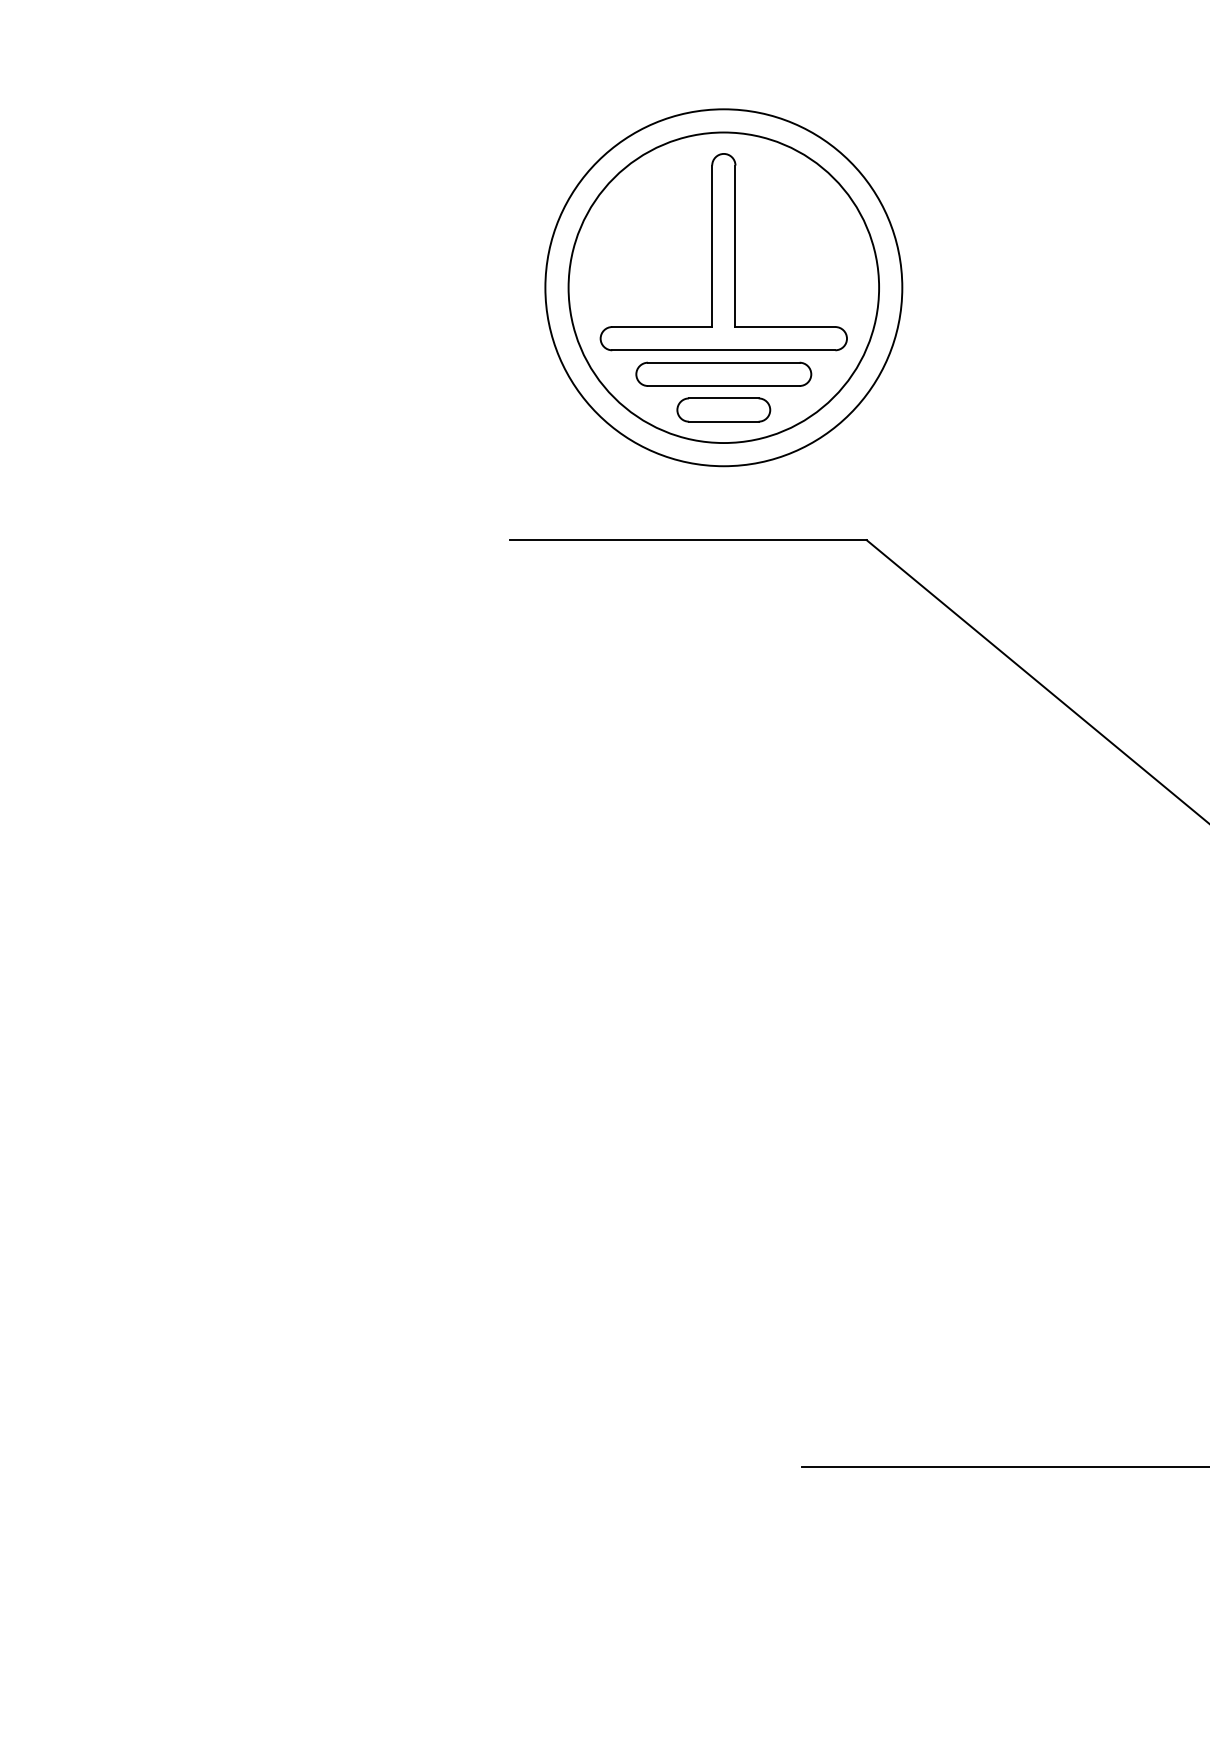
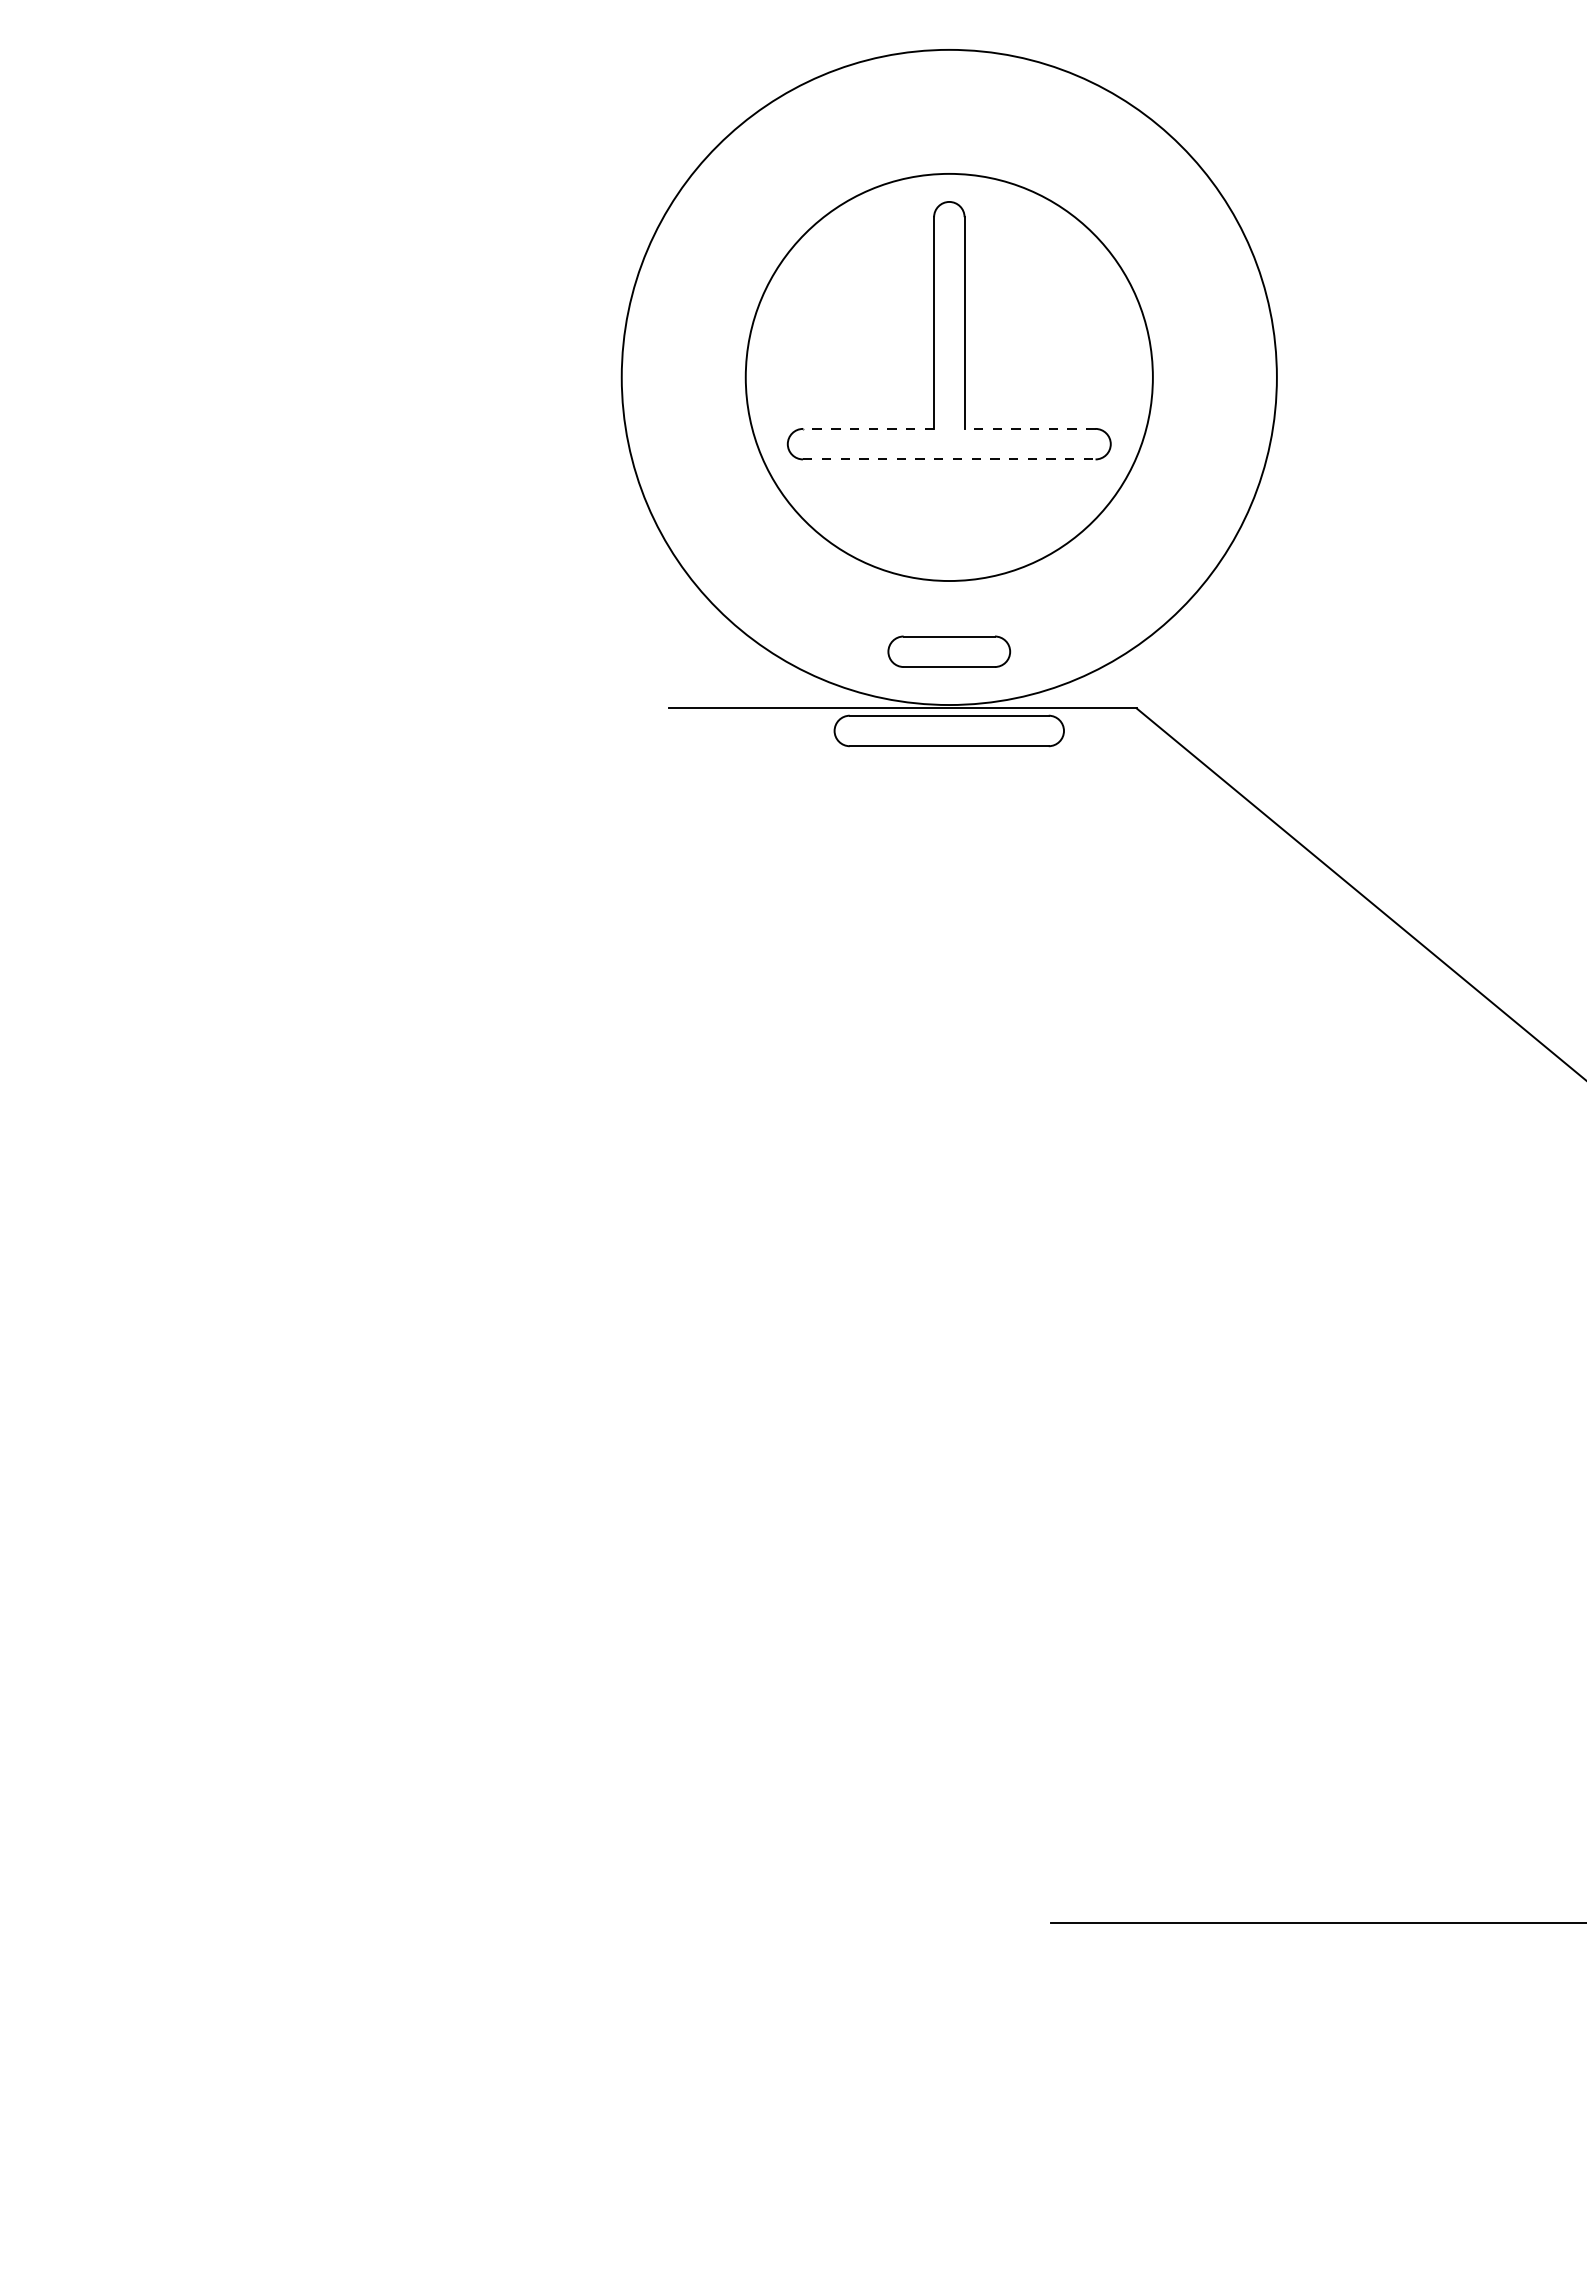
circle: (723, 287) -> (949, 377), size x1.4
line: (662, 326) -> (868, 428), solid -> dashed
line: (785, 326) -> (1030, 428), solid -> dashed
line: (723, 350) -> (949, 459), solid -> dashed
part: (723, 374) -> (948, 730), moved
part: (723, 409) -> (949, 651), moved

